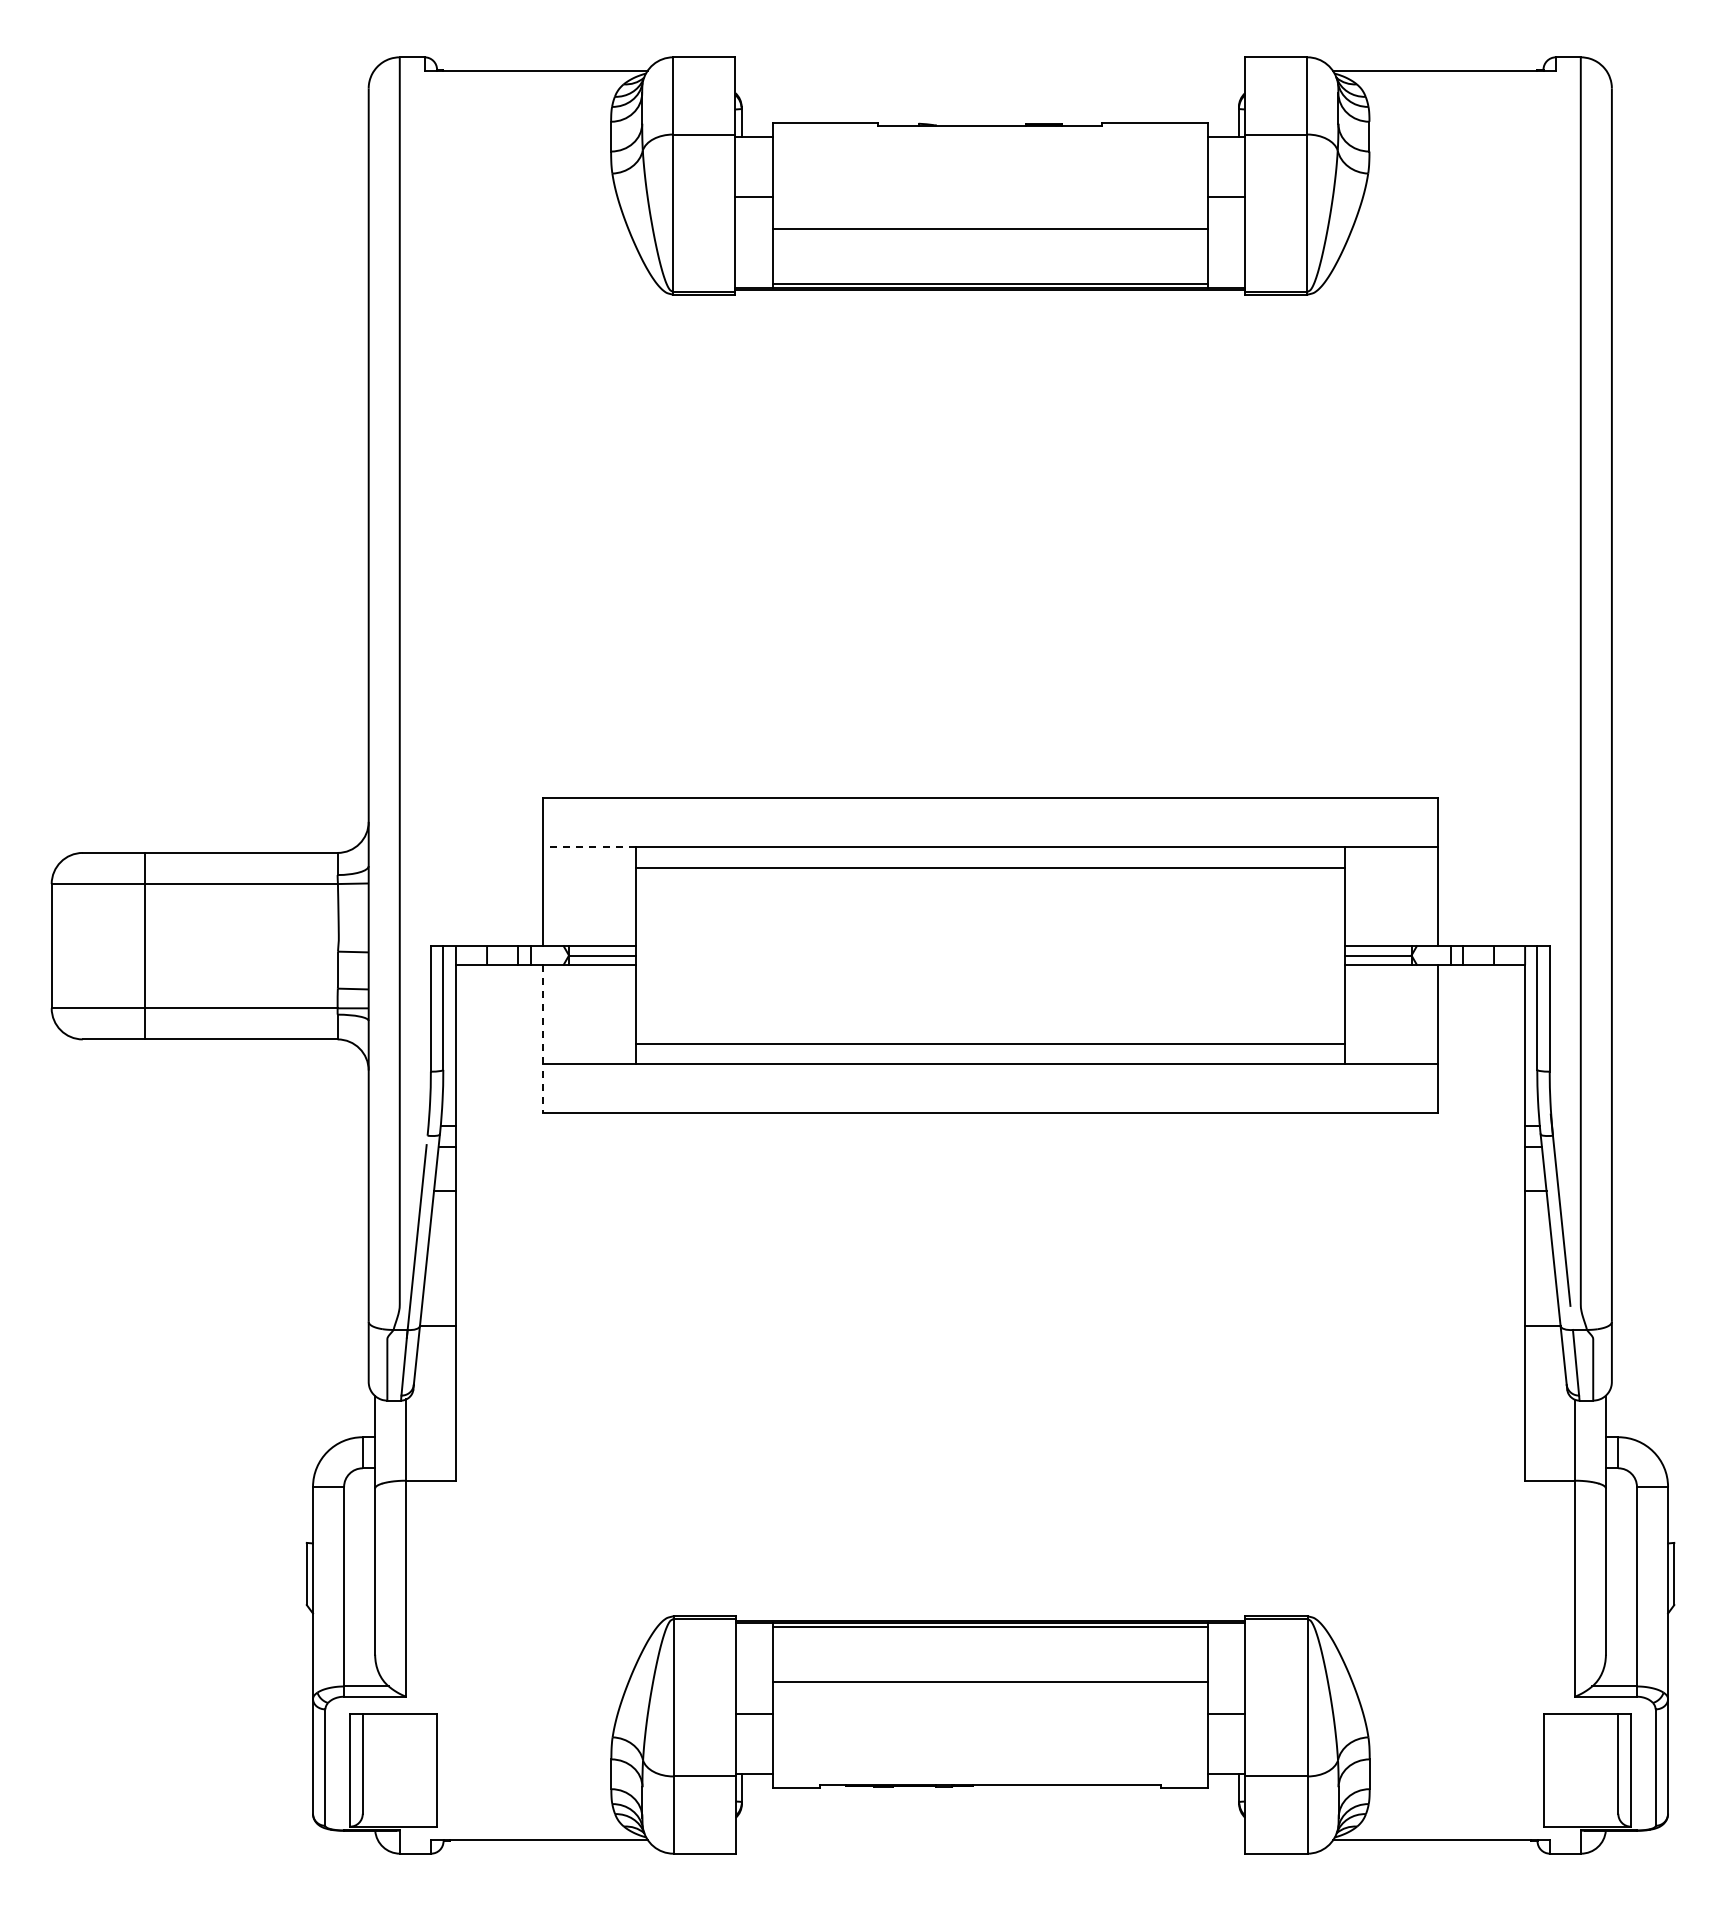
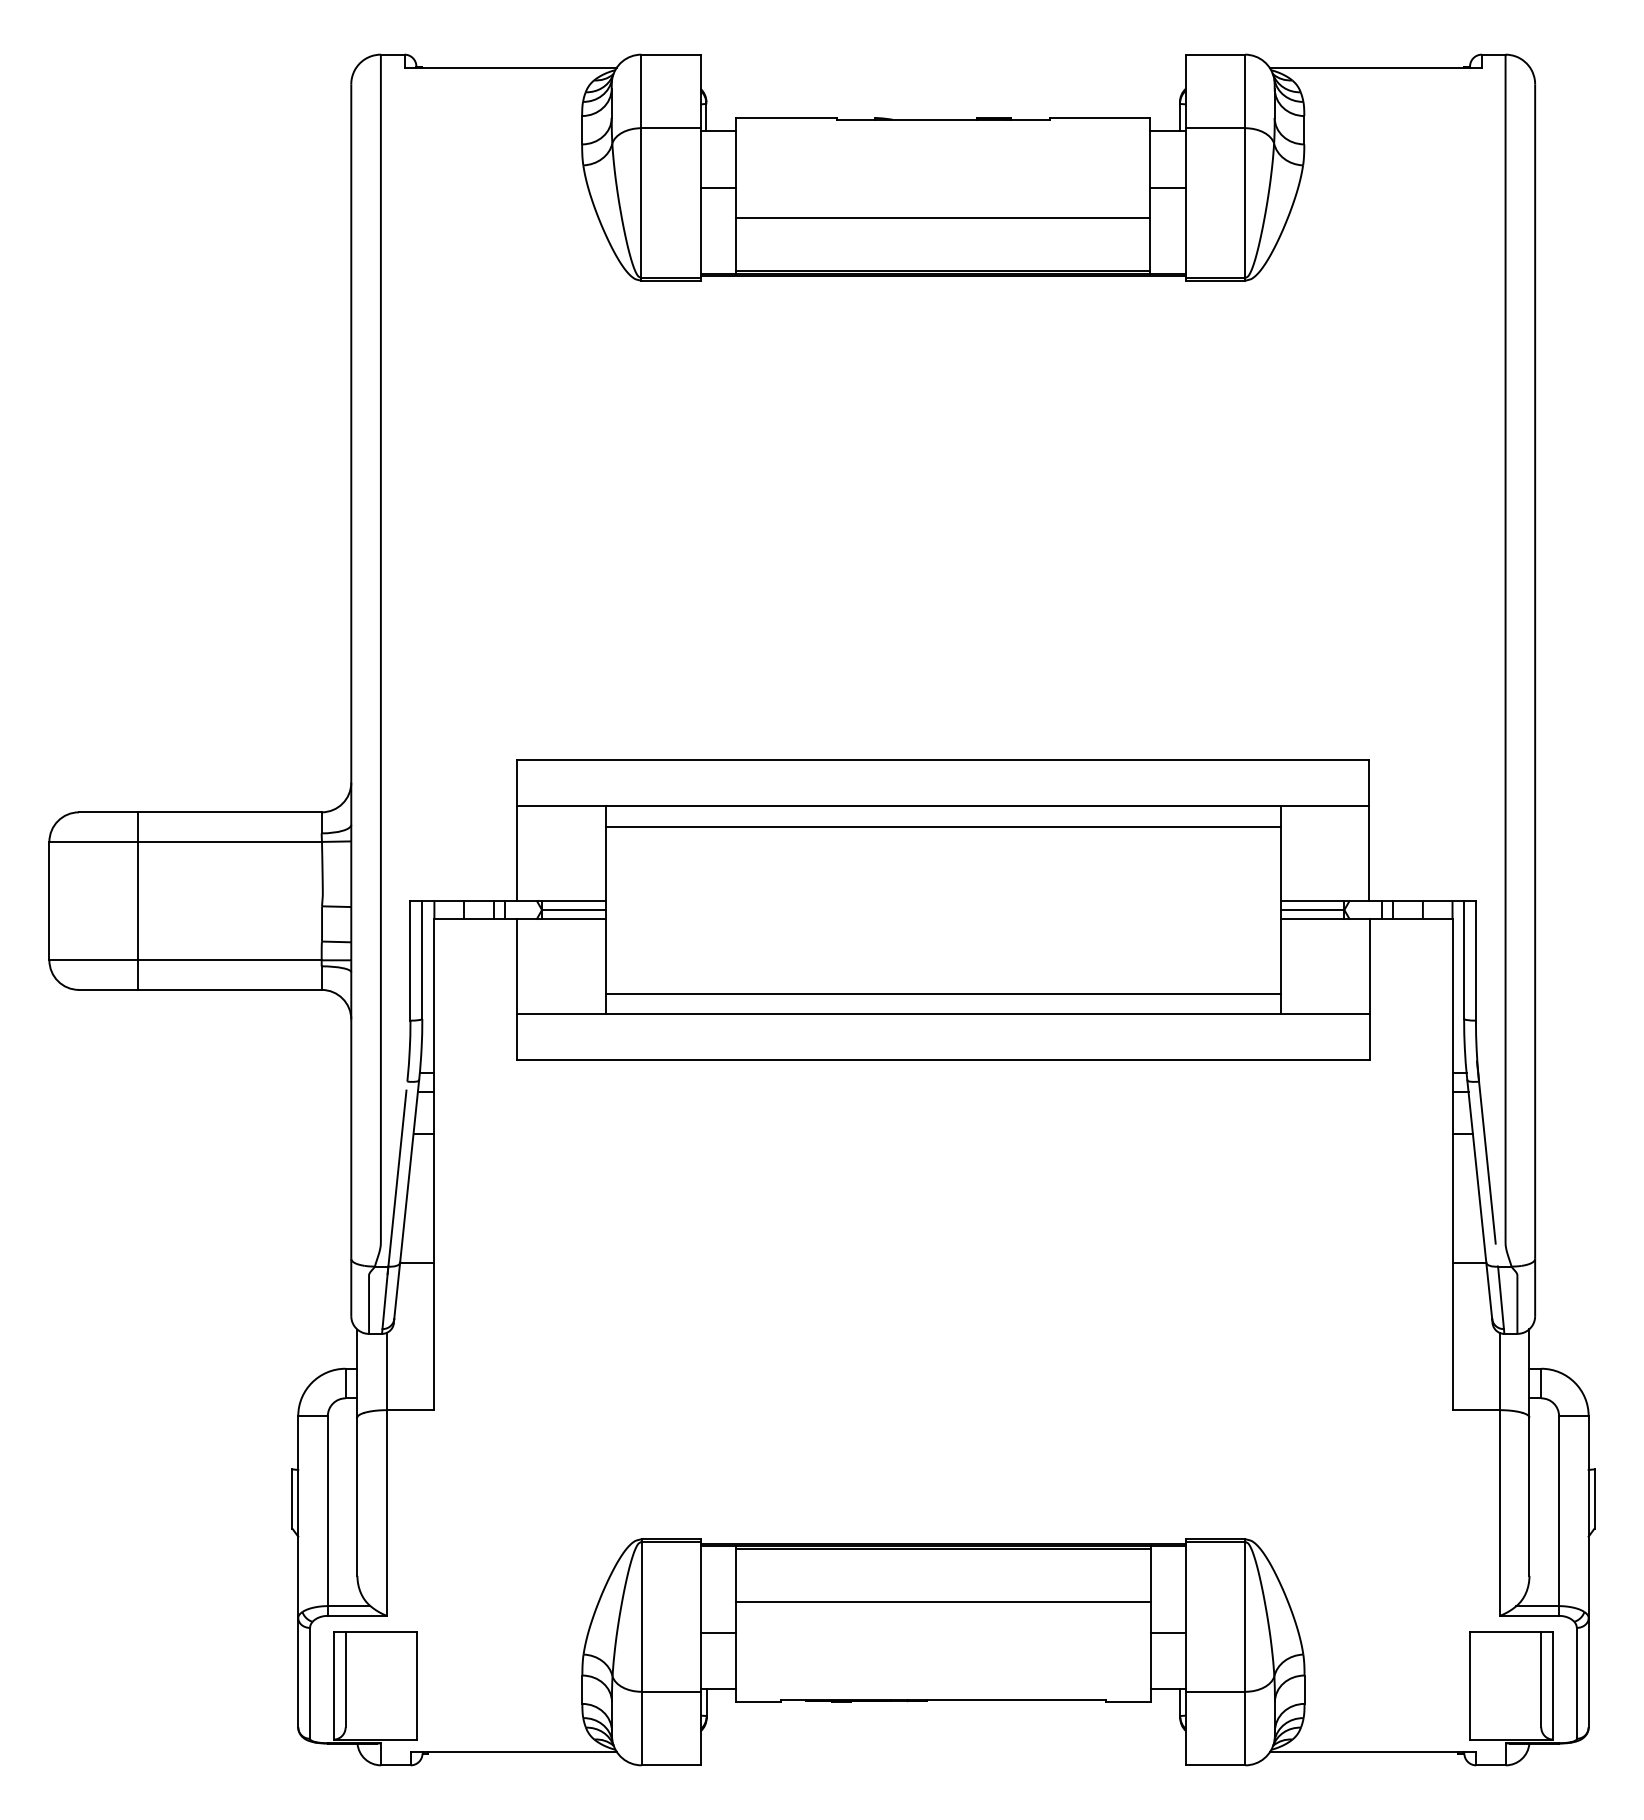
line: (589, 846) -> (561, 806), dashed -> solid
line: (543, 1039) -> (517, 989), dashed -> solid

